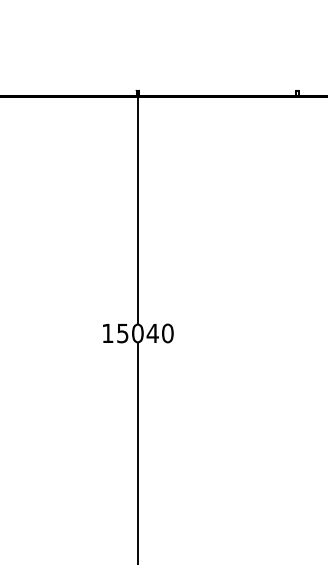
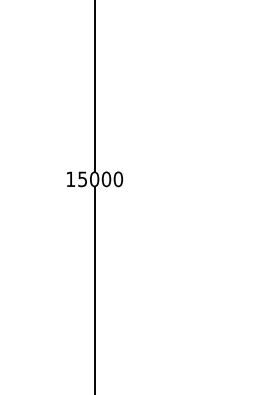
text: (152, 333) -> (106, 179), 15040 -> 15000

